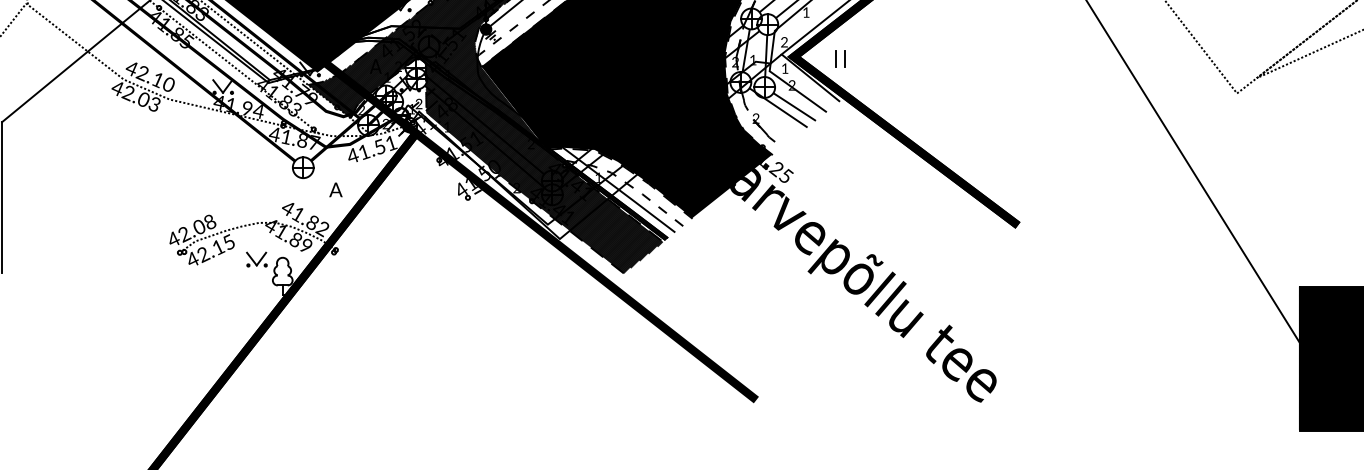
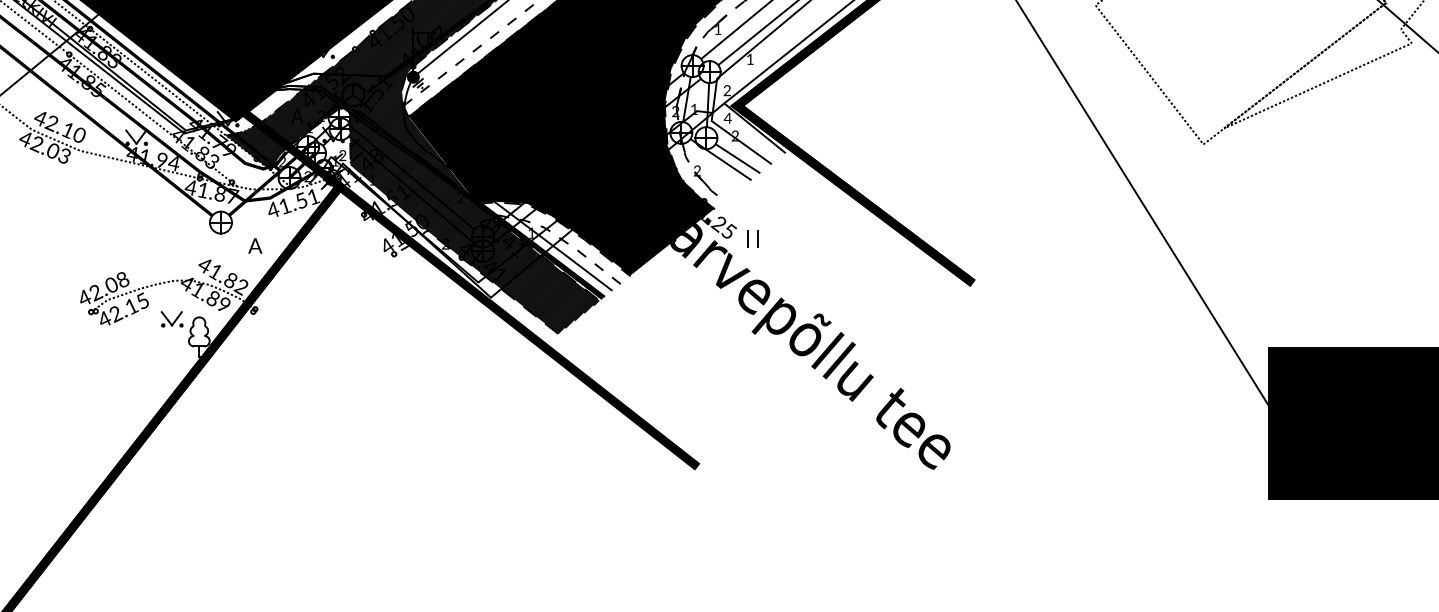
part: (839, 58) -> (752, 238), moved
text: (784, 67) -> (727, 117), 1 -> 4

